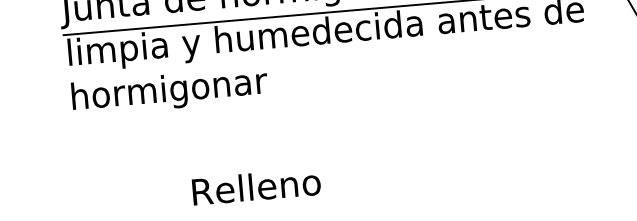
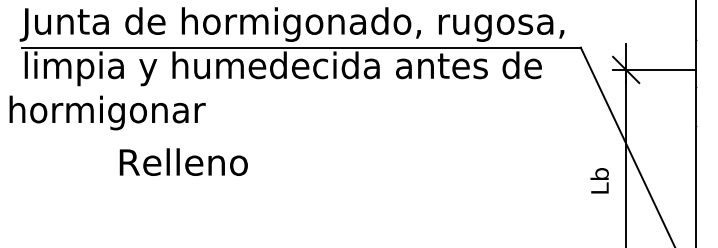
text: (169, 91) -> (107, 112), moved
text: (256, 186) -> (183, 161), moved

